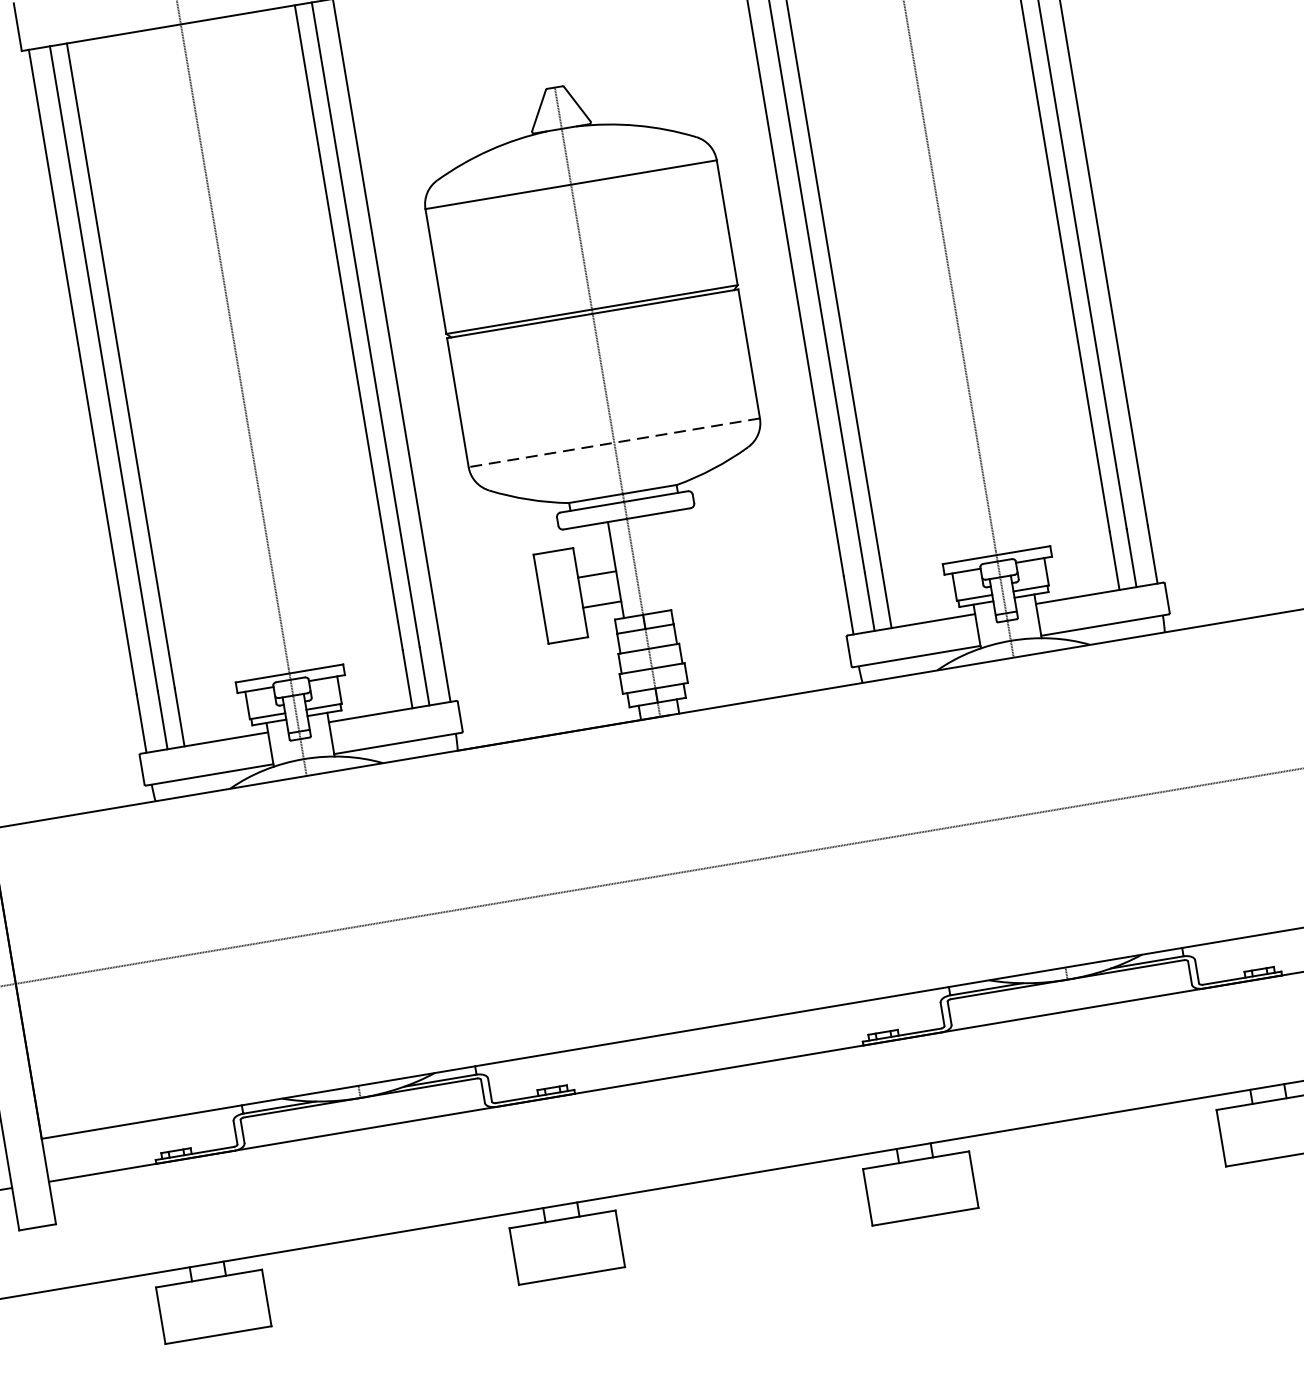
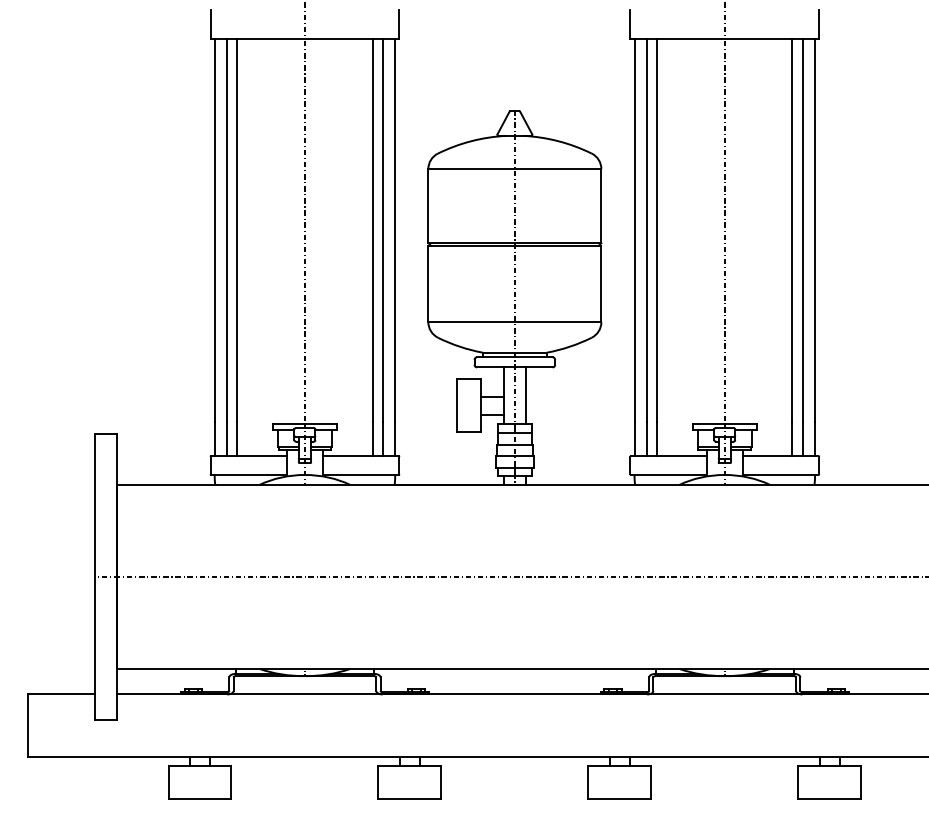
line: (613, 443) -> (514, 322), dashed -> solid
line: (654, 562) -> (526, 395), added

